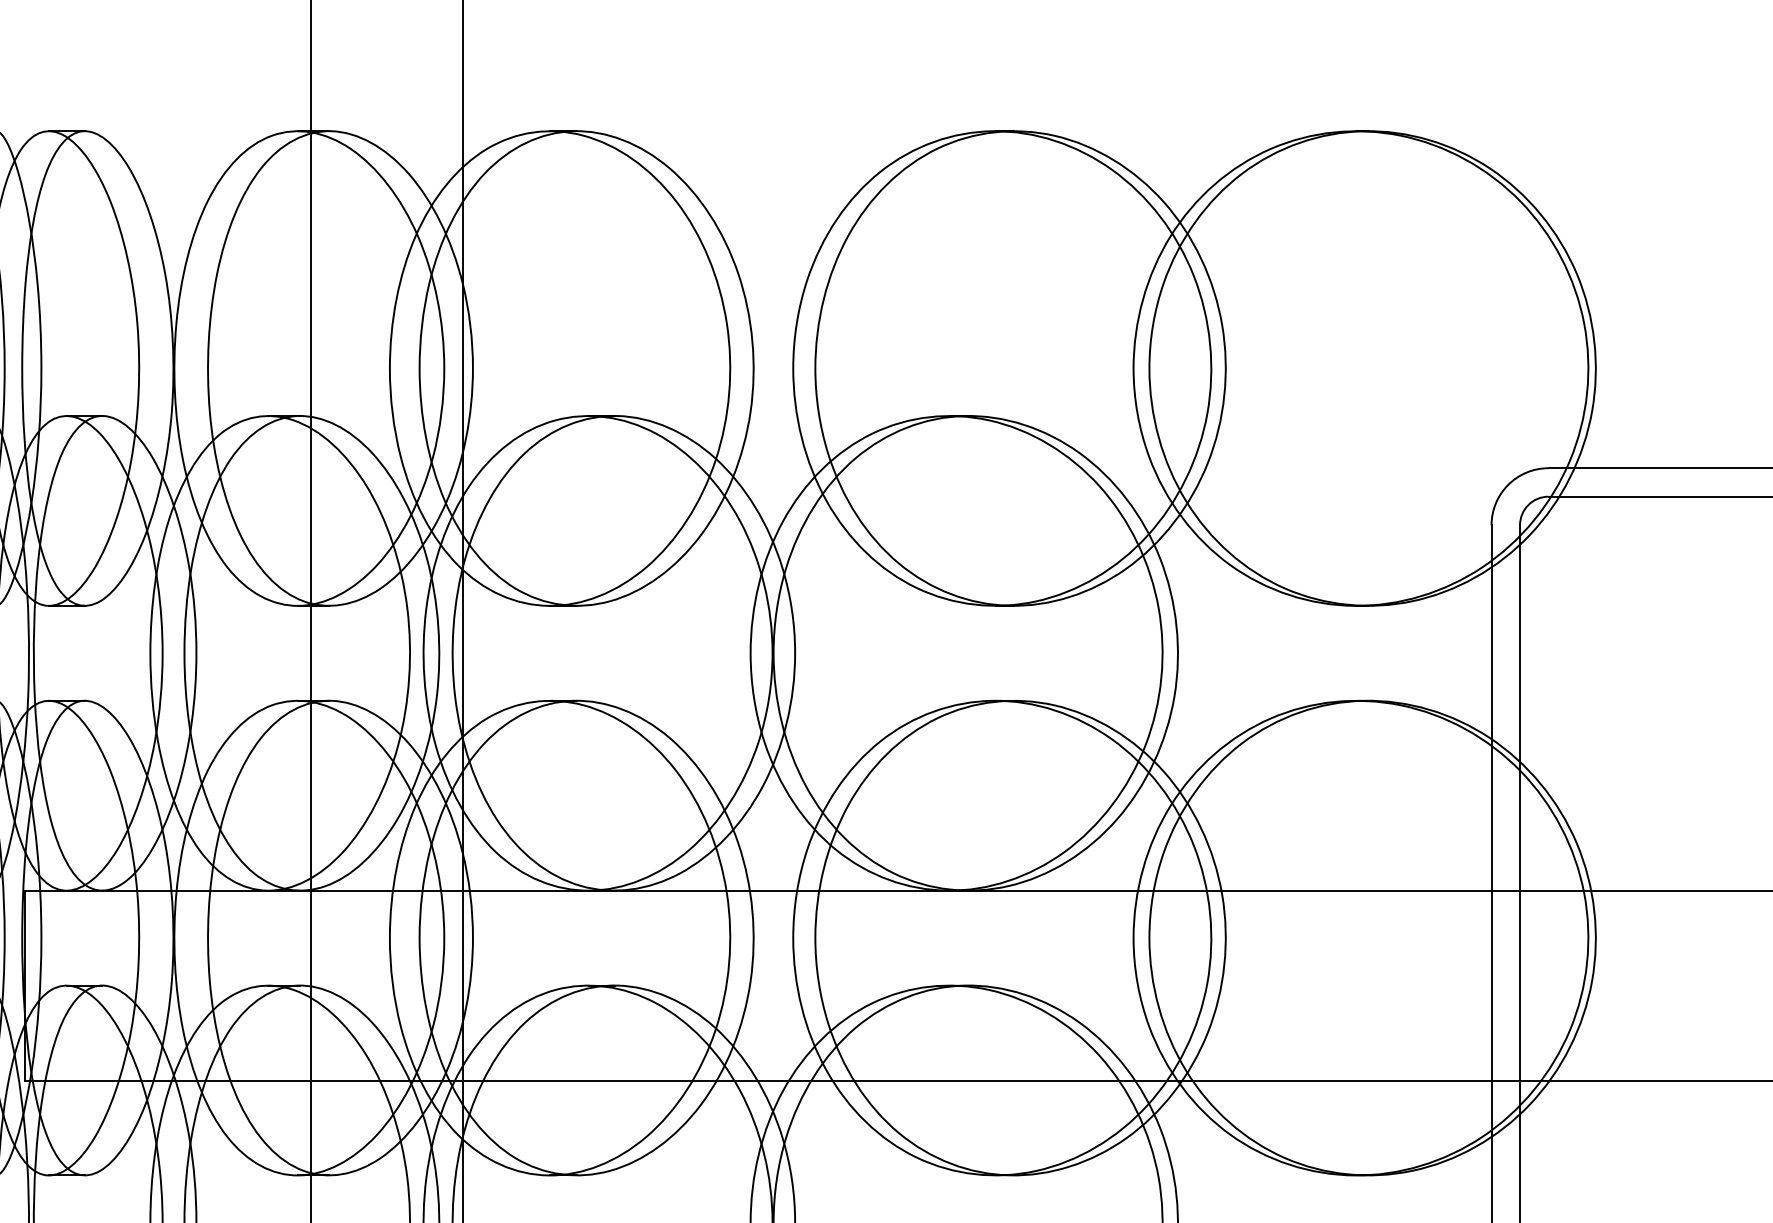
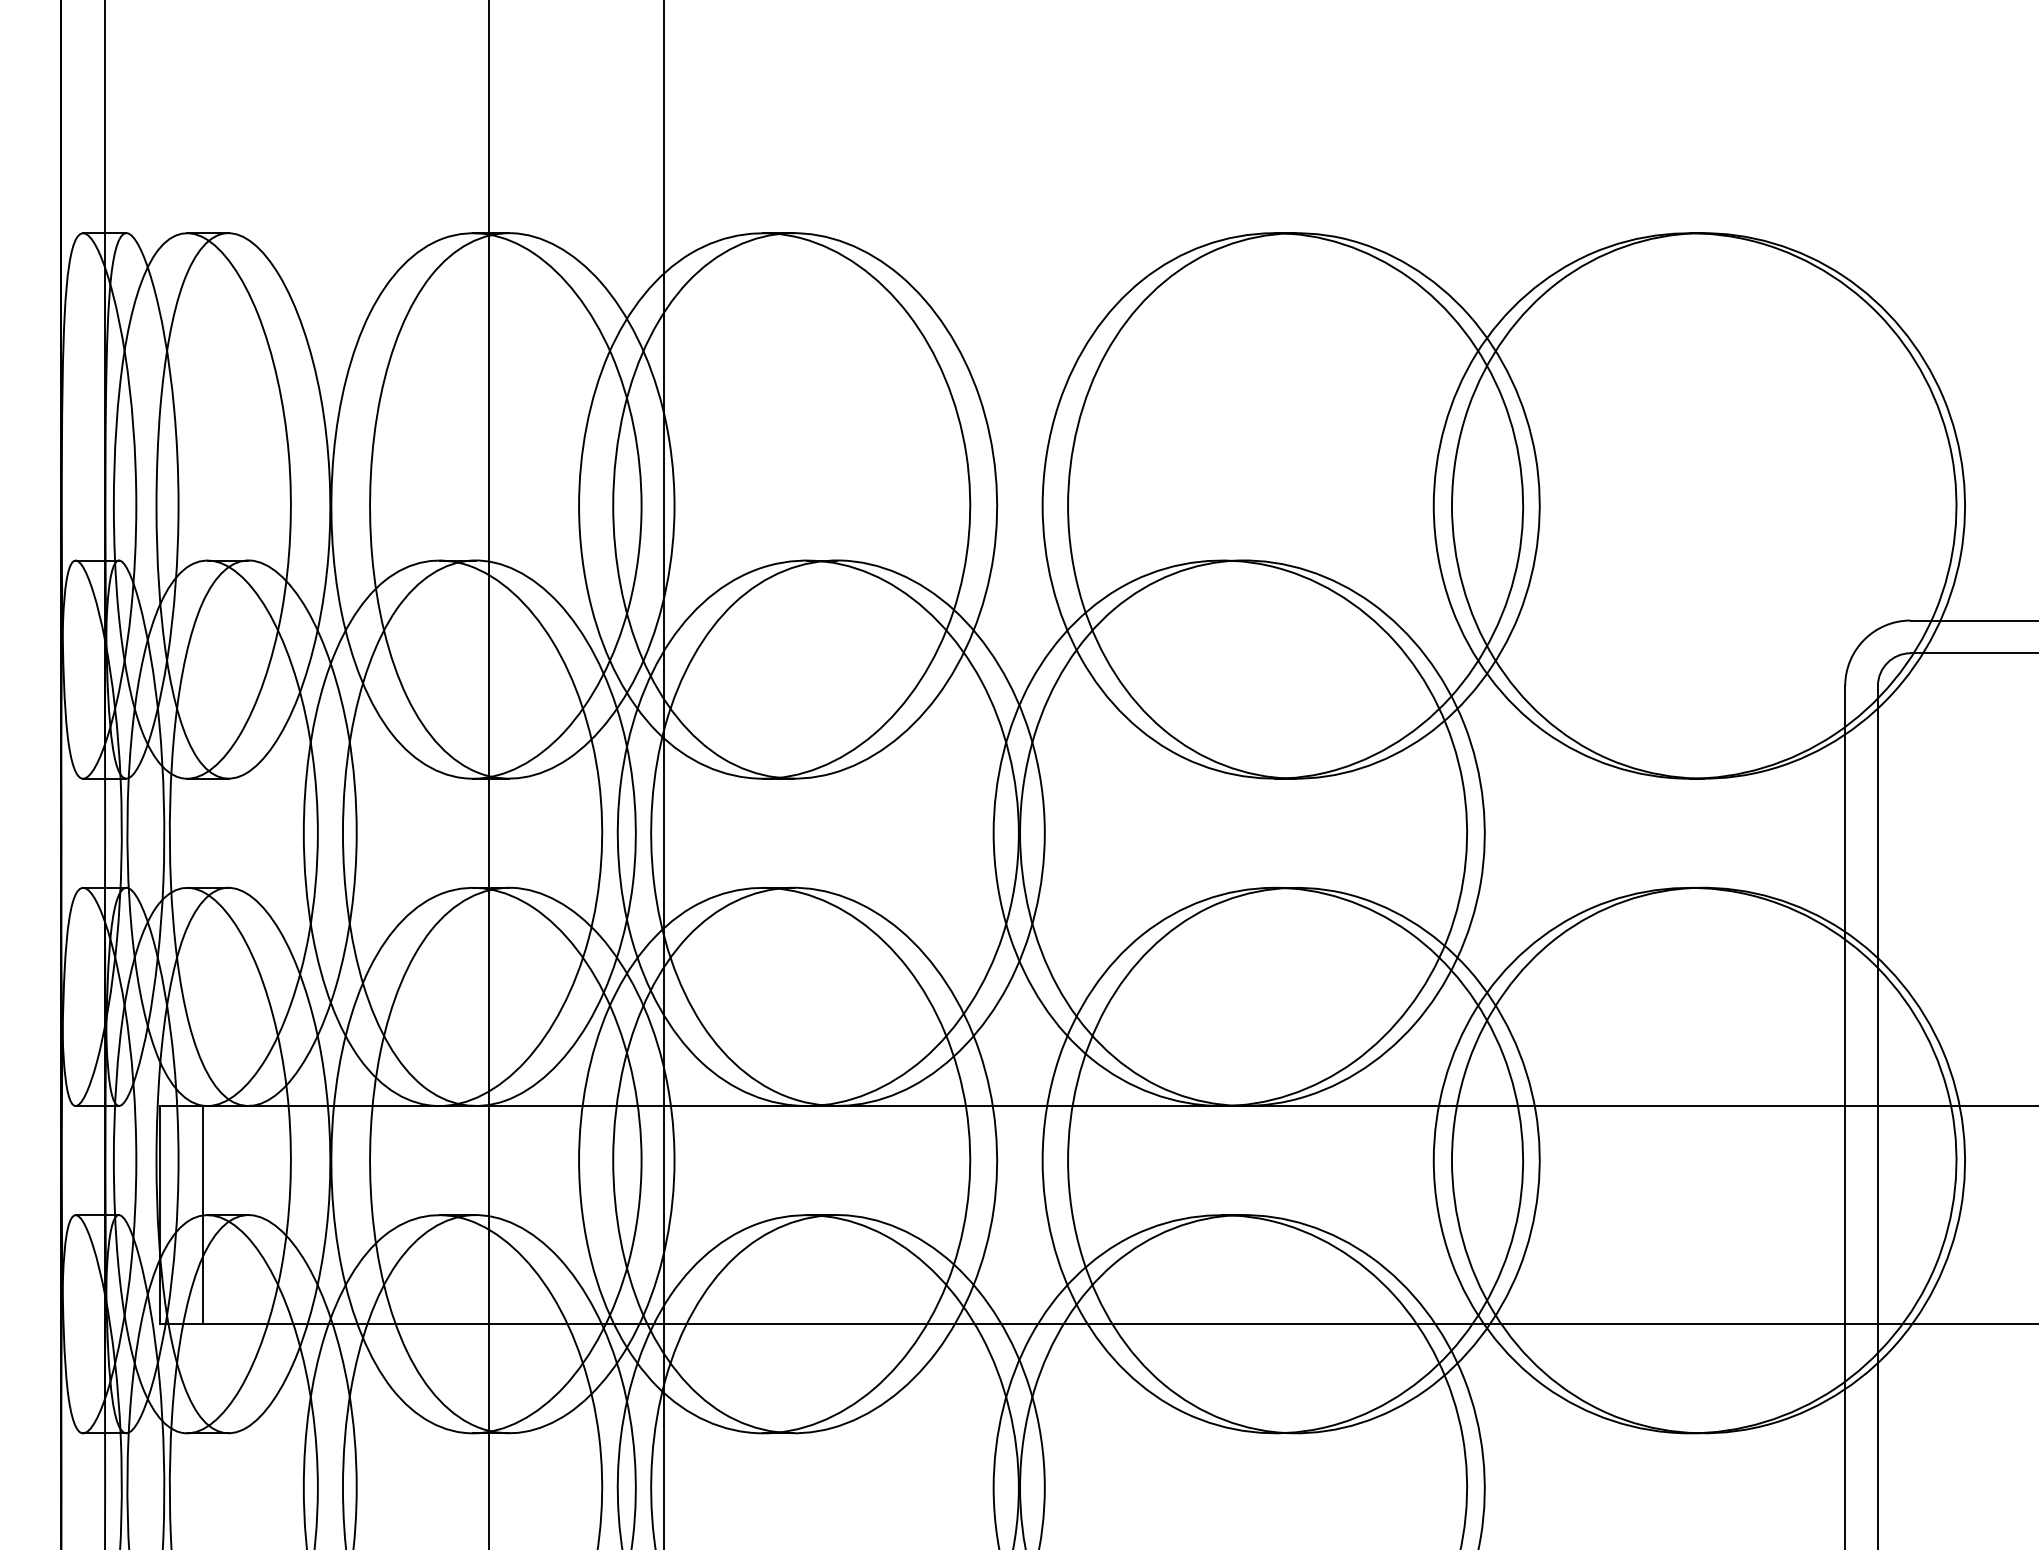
line: (63, 985) -> (203, 1215), added

